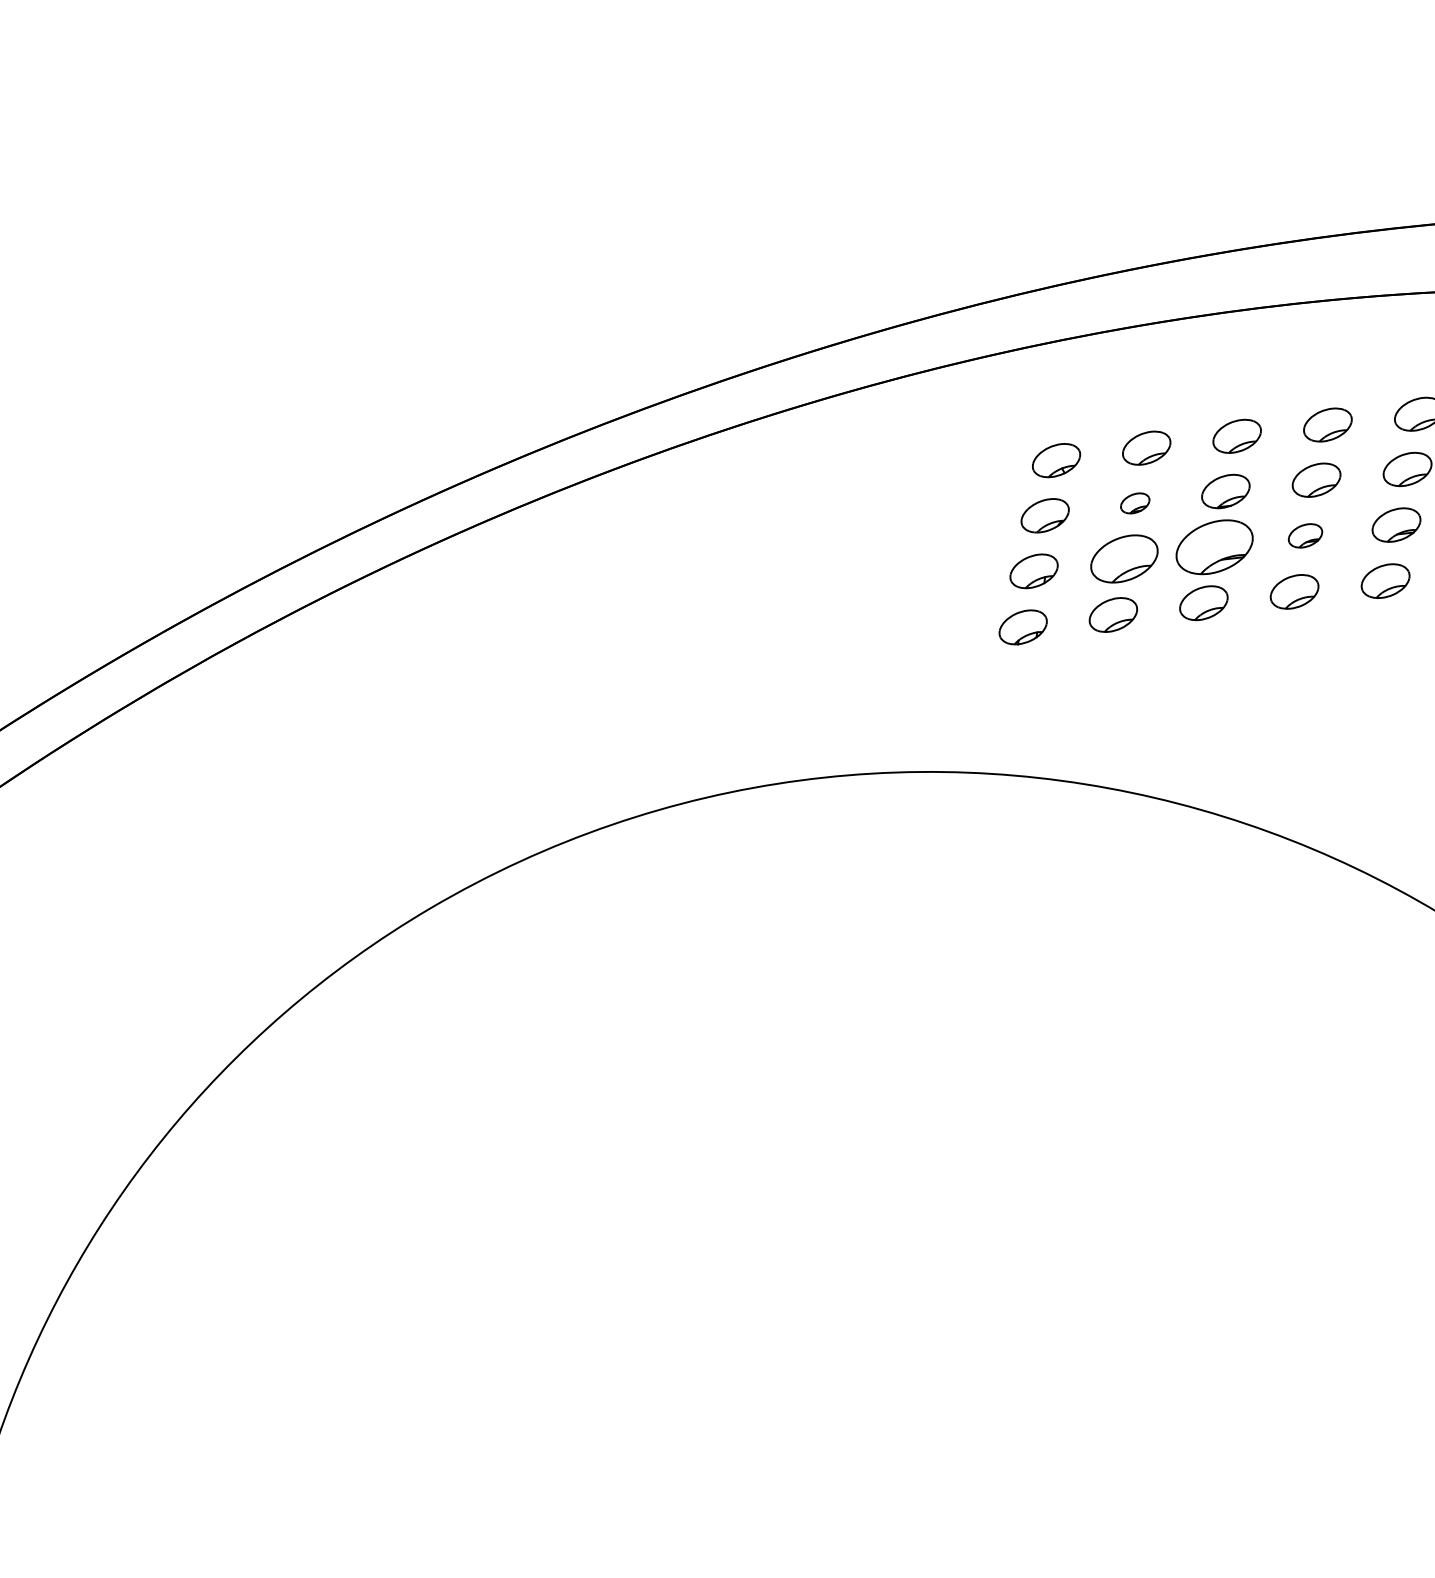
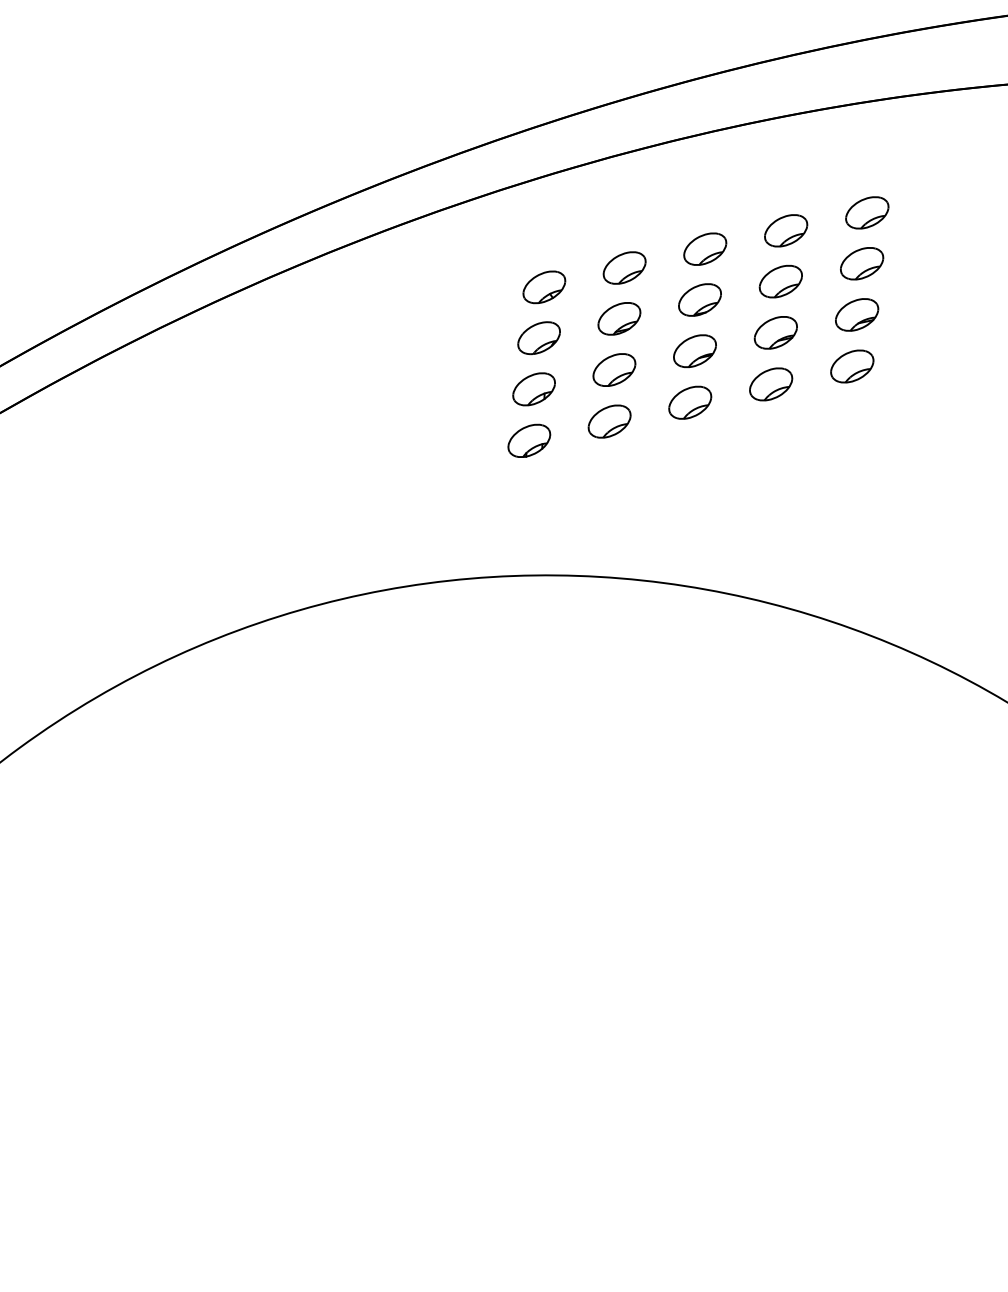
part: (1134, 503) -> (618, 319), size x1.67
part: (1305, 535) -> (775, 332), size x1.43
part: (1214, 546) -> (694, 350), size x0.62
part: (1123, 558) -> (613, 369), size x0.71

